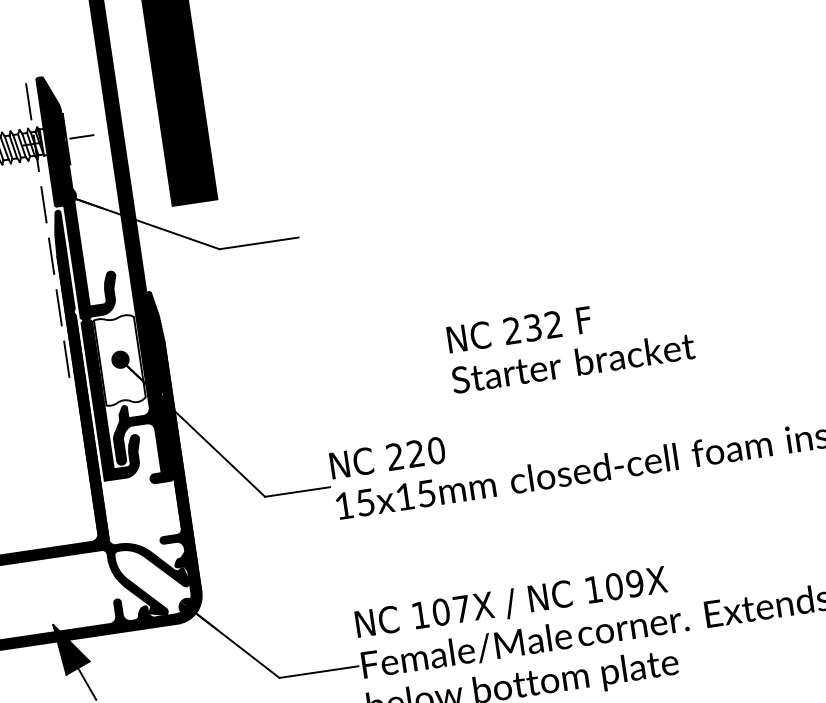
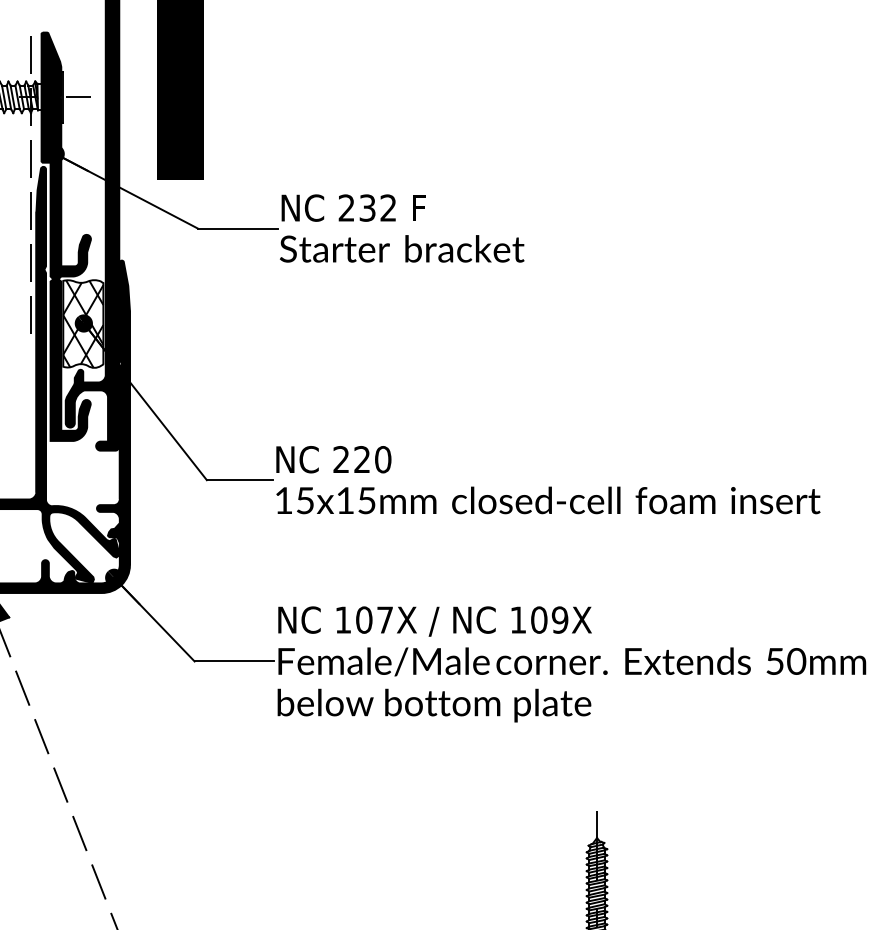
text: (570, 342) -> (402, 228), moved
hatch: (120, 359) -> (83, 323), added

